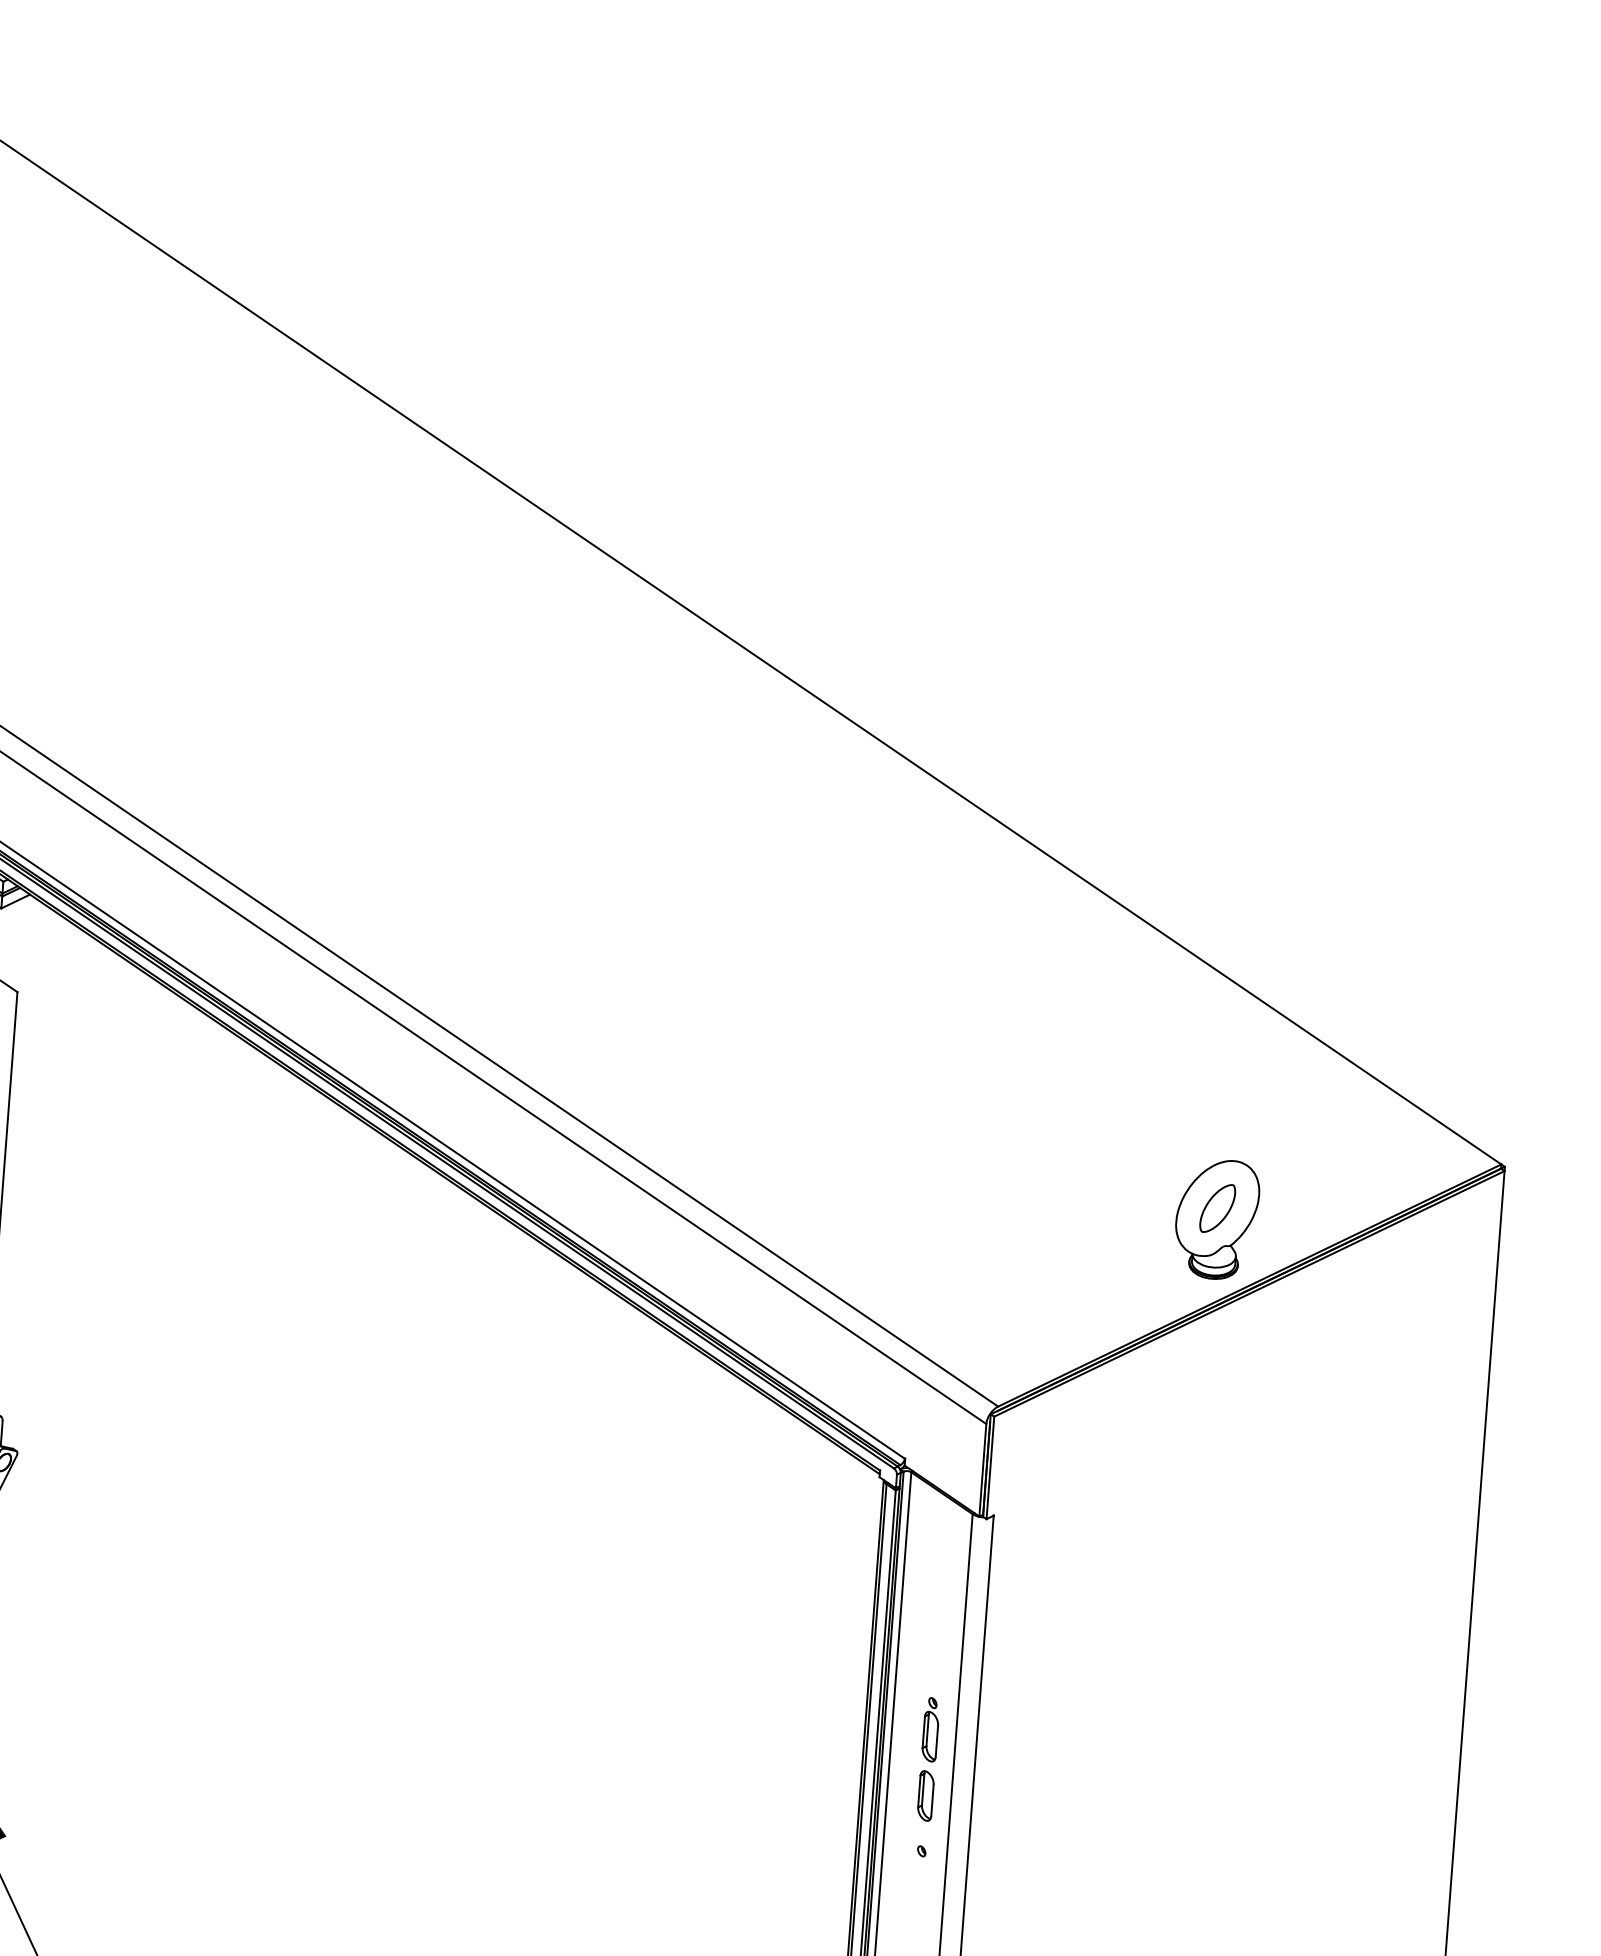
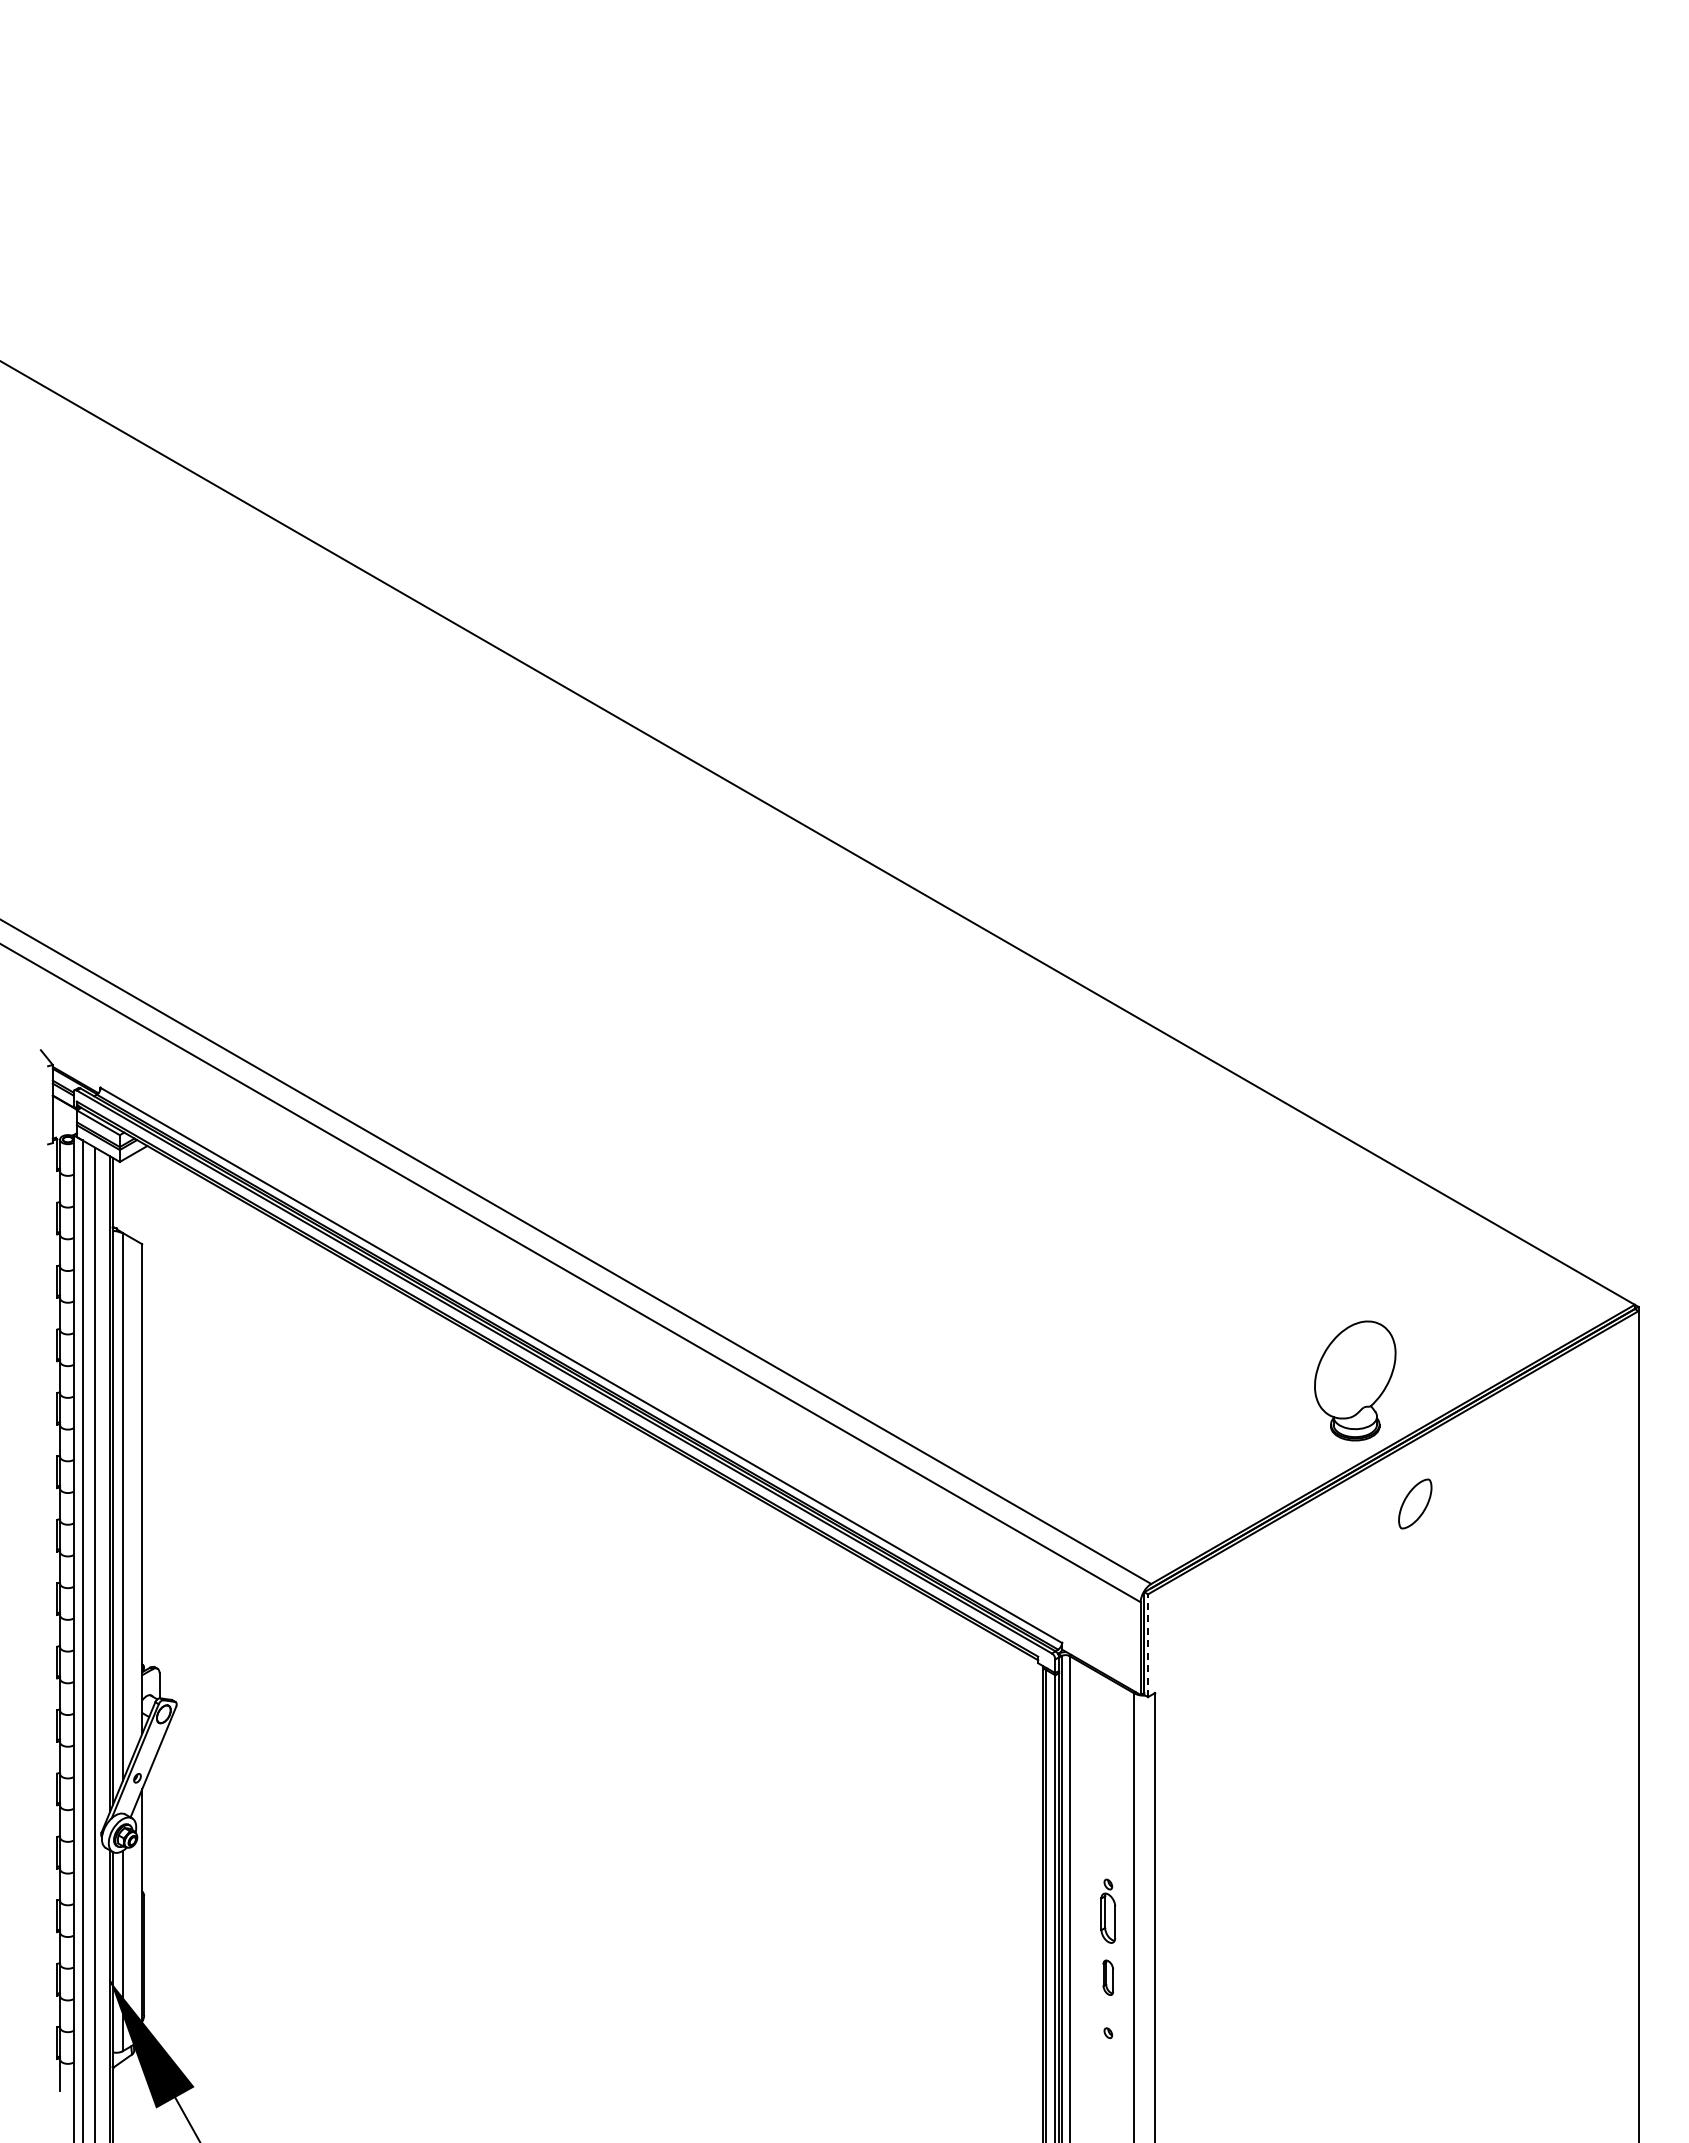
part: (1217, 1208) -> (1415, 1503), moved
line: (990, 1467) -> (1148, 1645), solid -> dashed
part: (926, 1795) -> (1108, 1977), size x0.7

